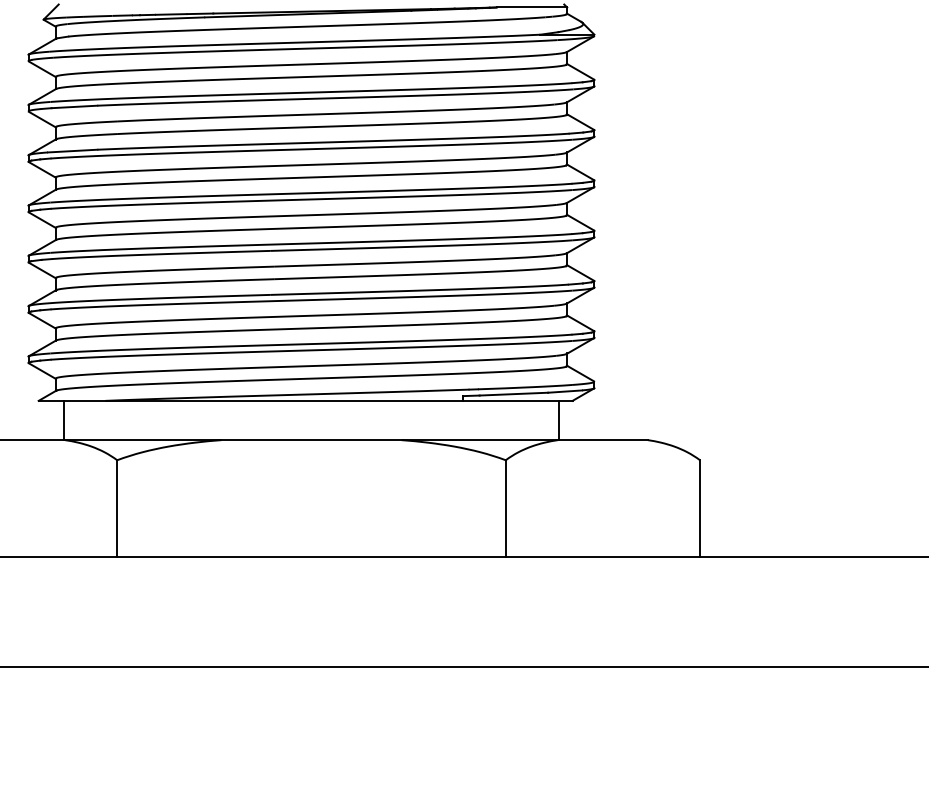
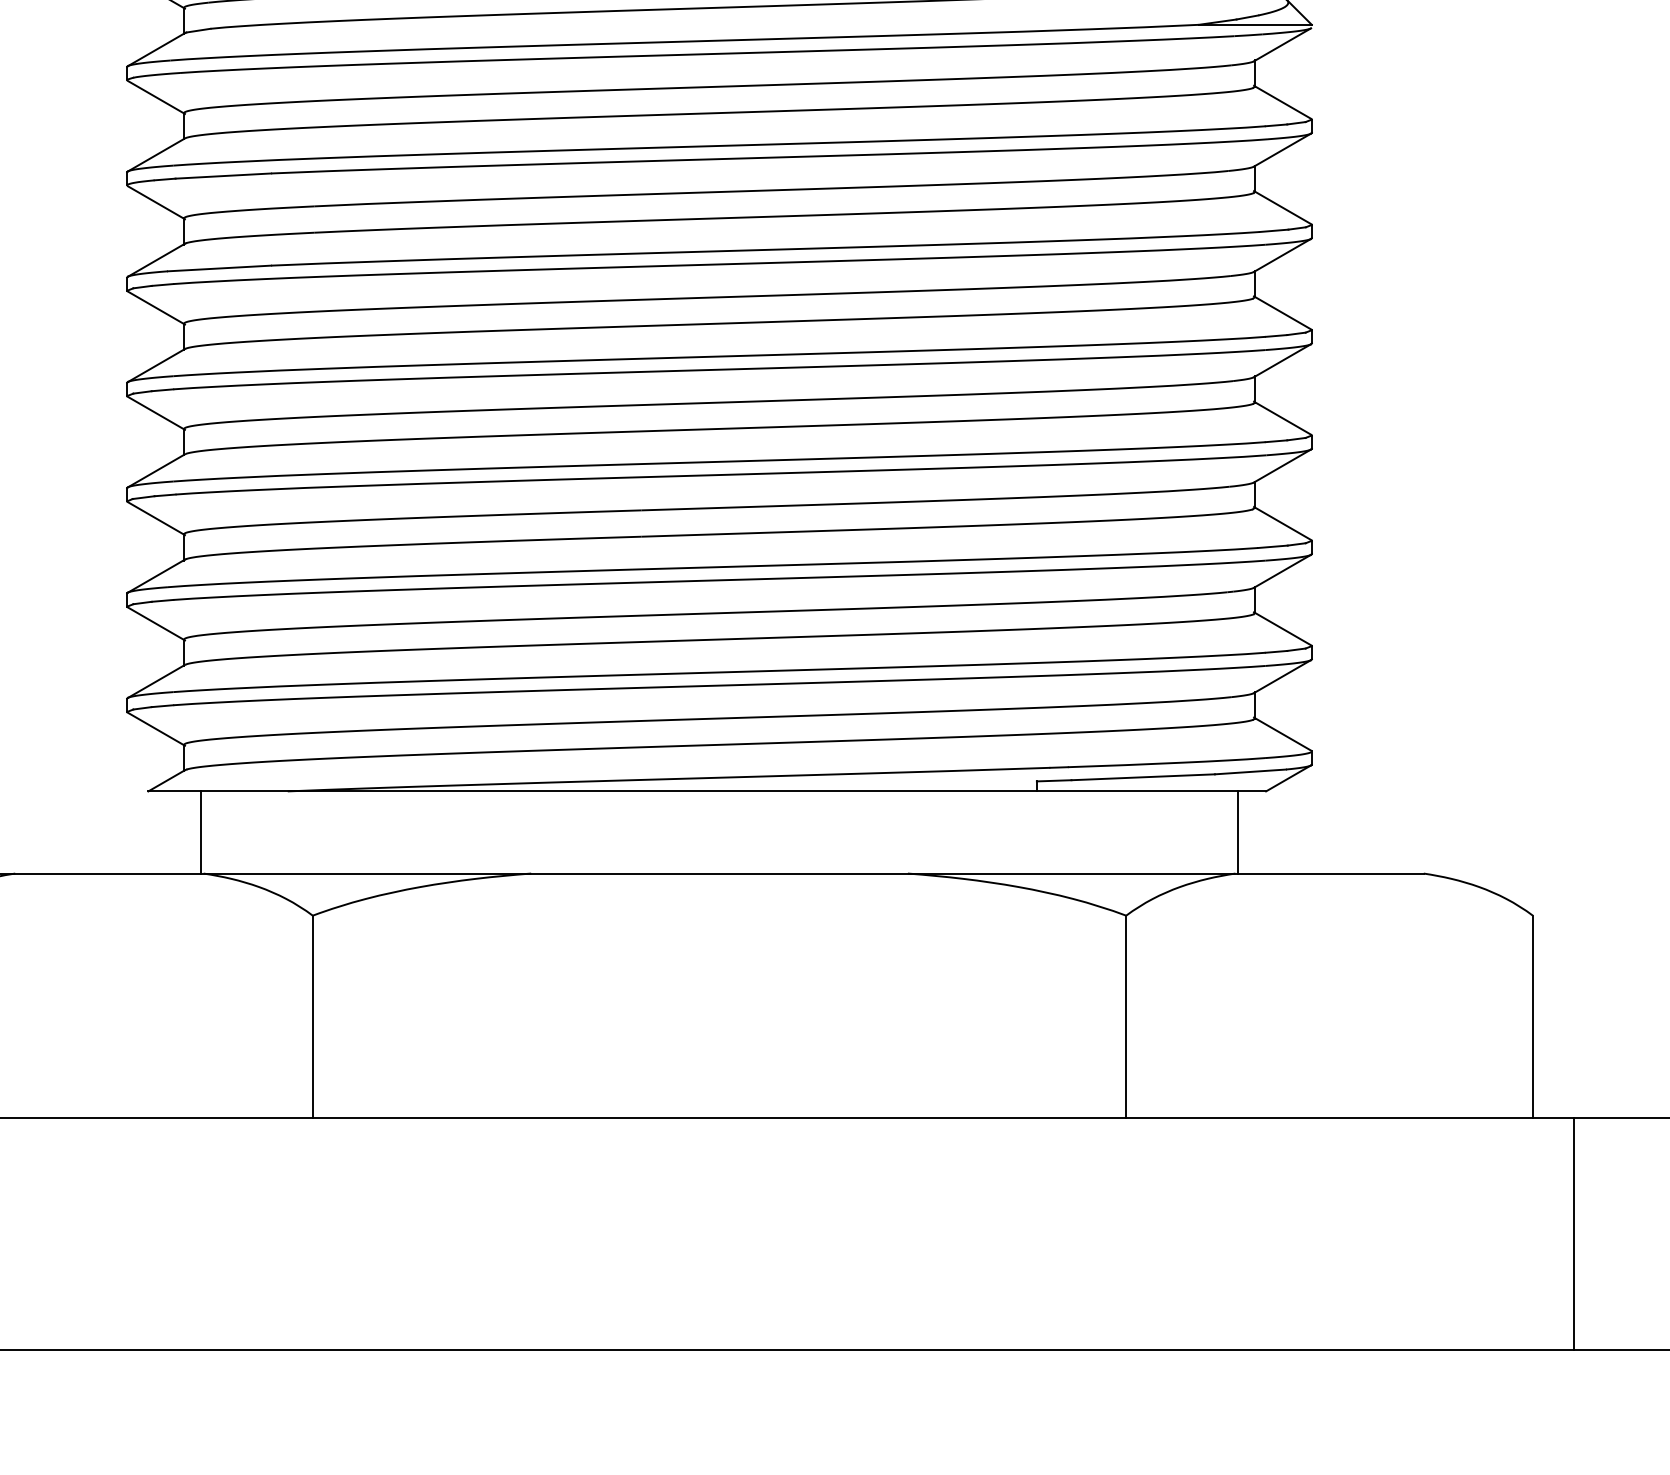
line: (719, 611) -> (1573, 1232), added

